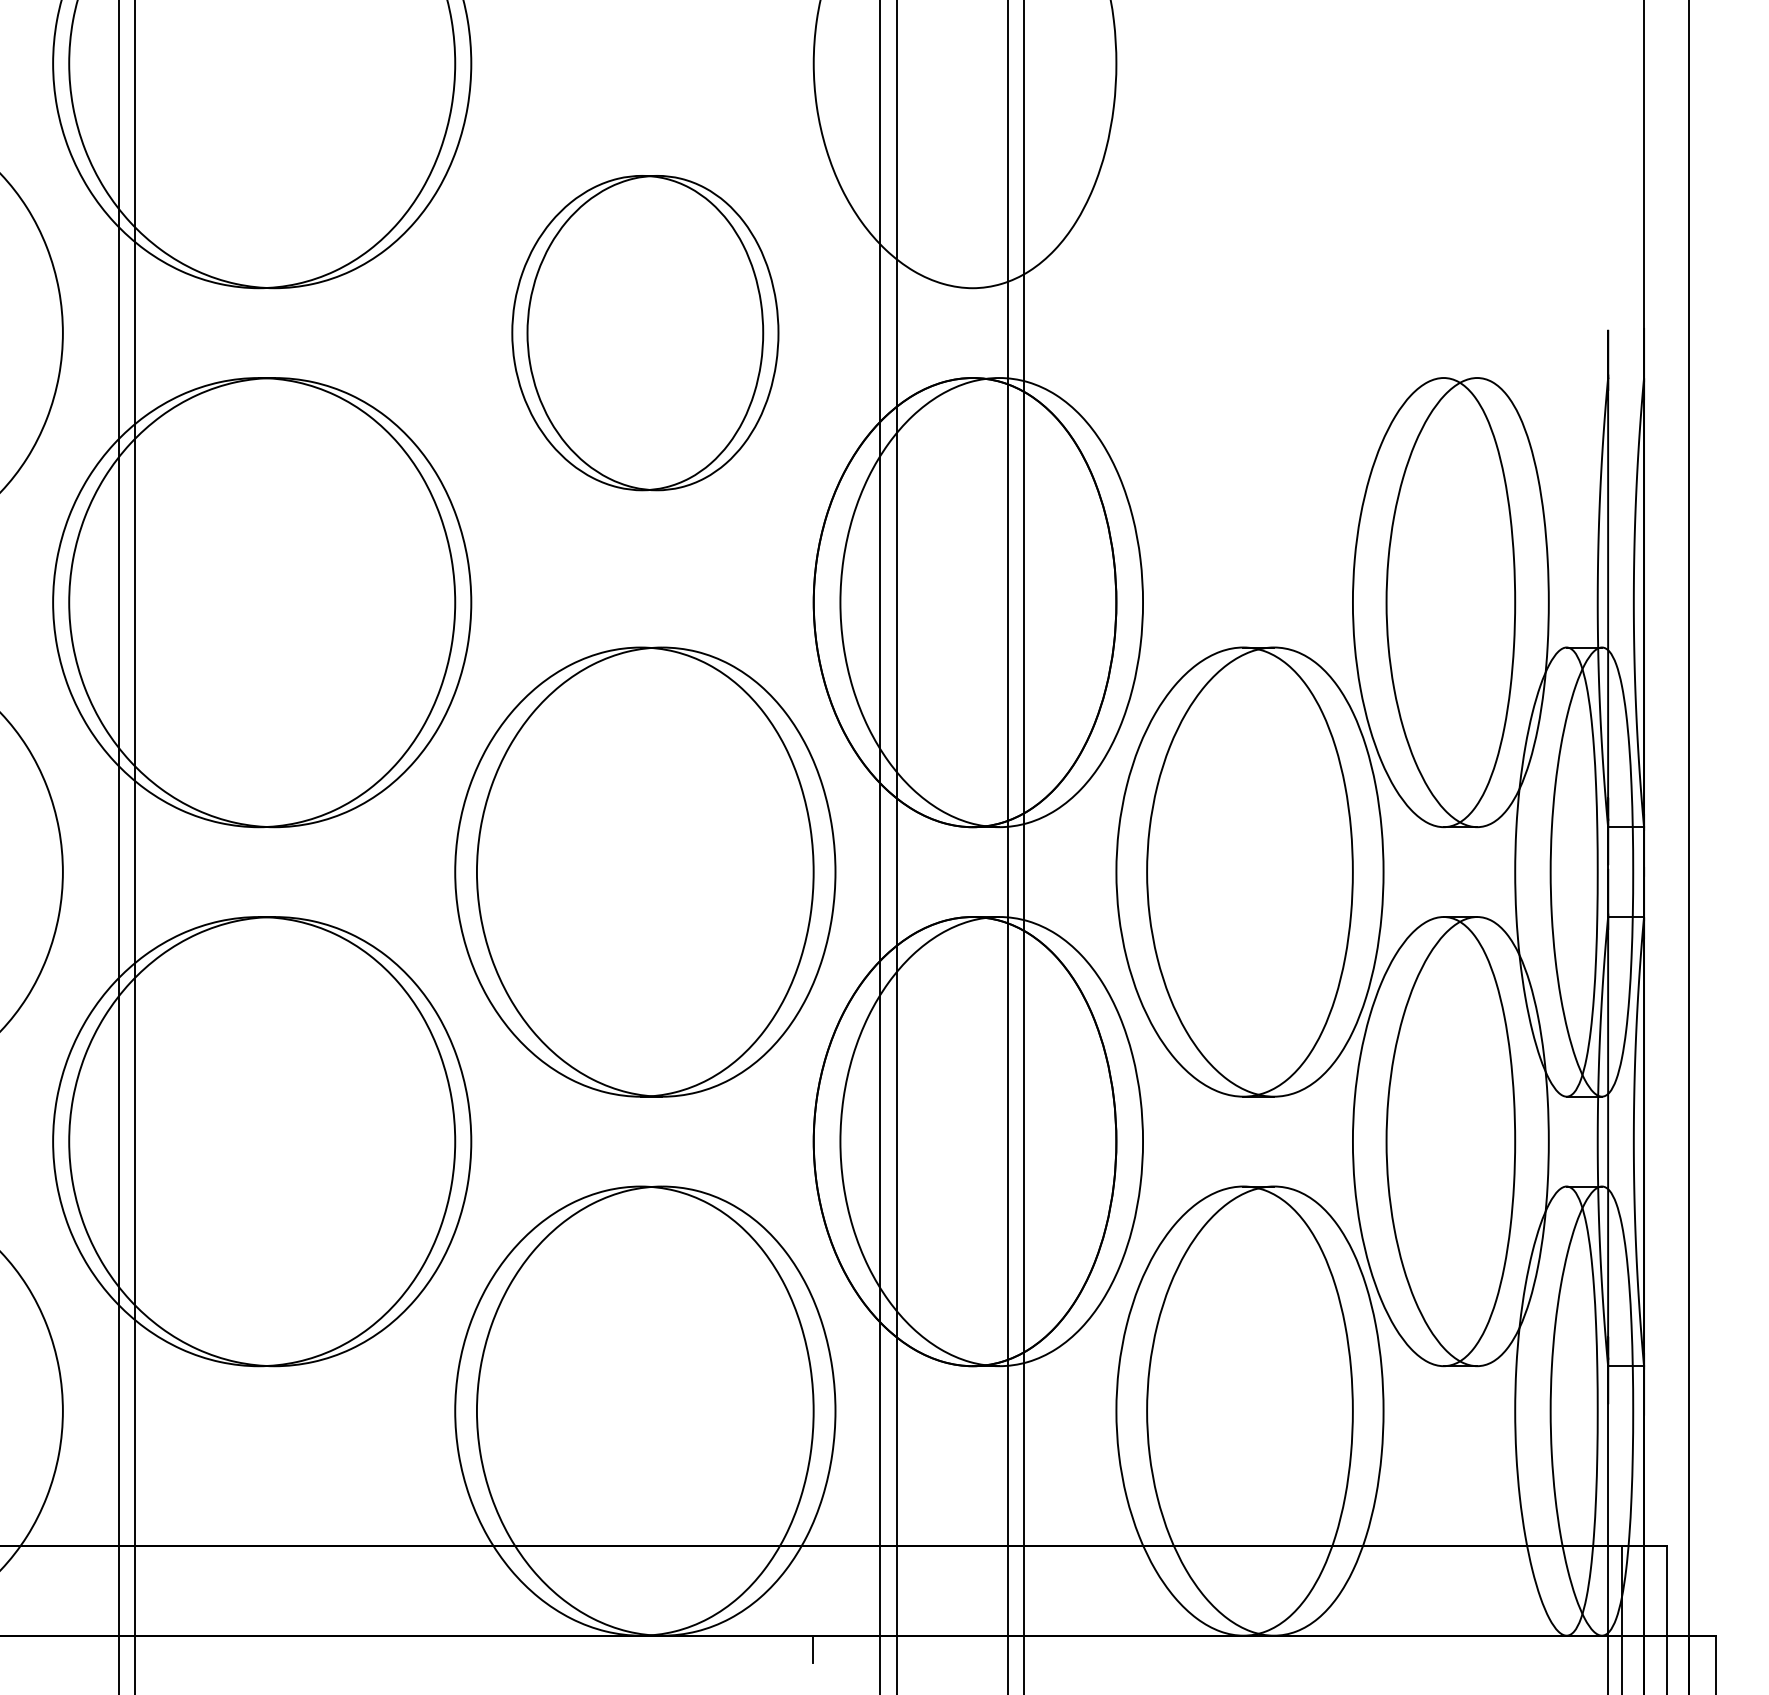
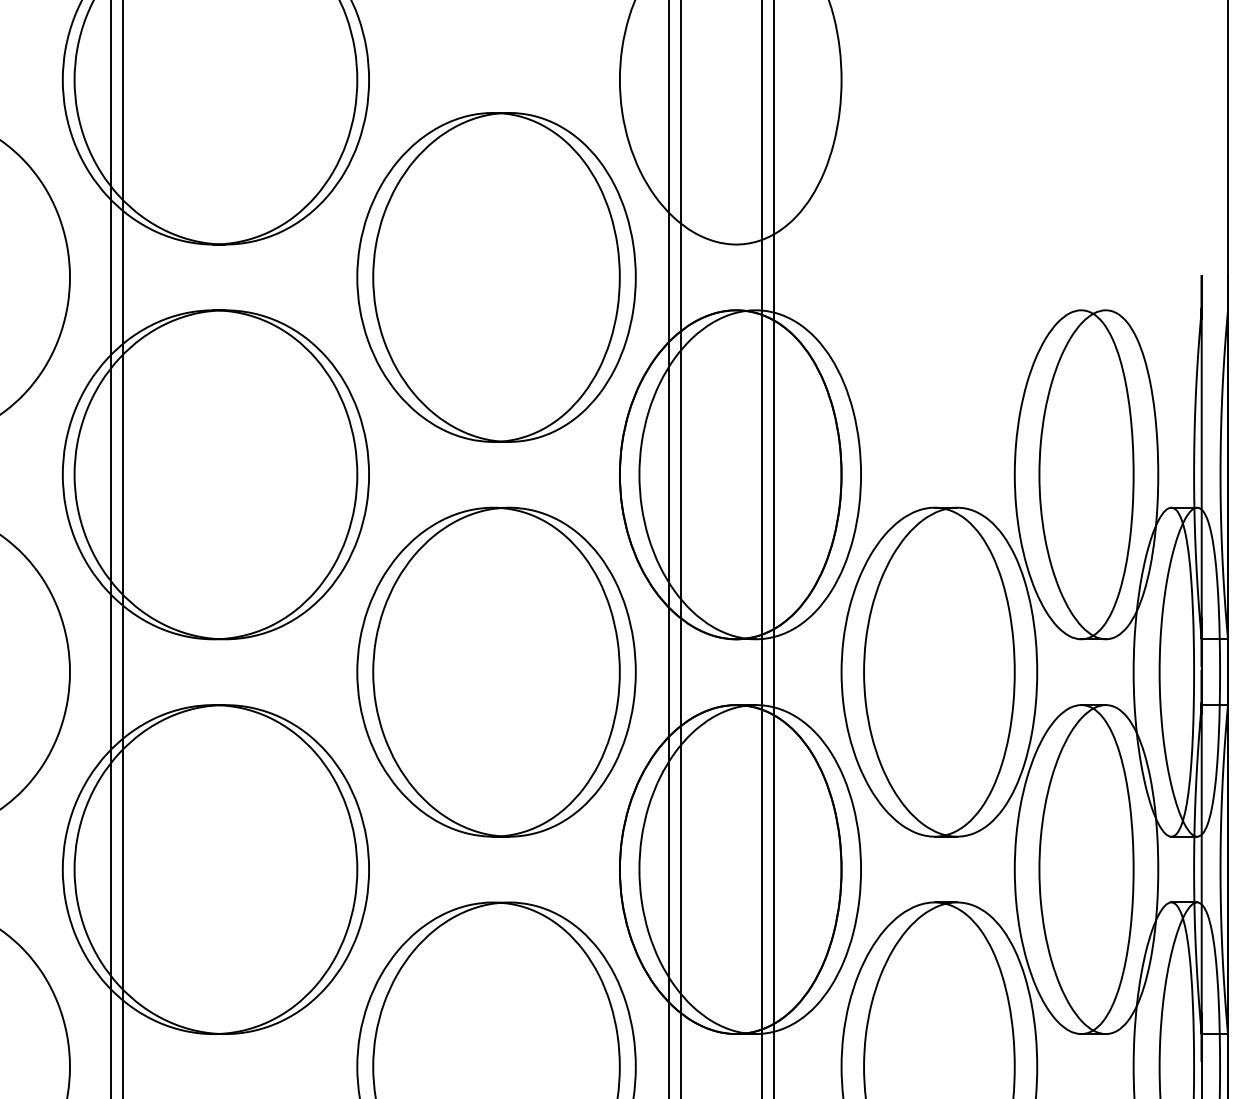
part: (645, 332) -> (496, 276), size x1.43

